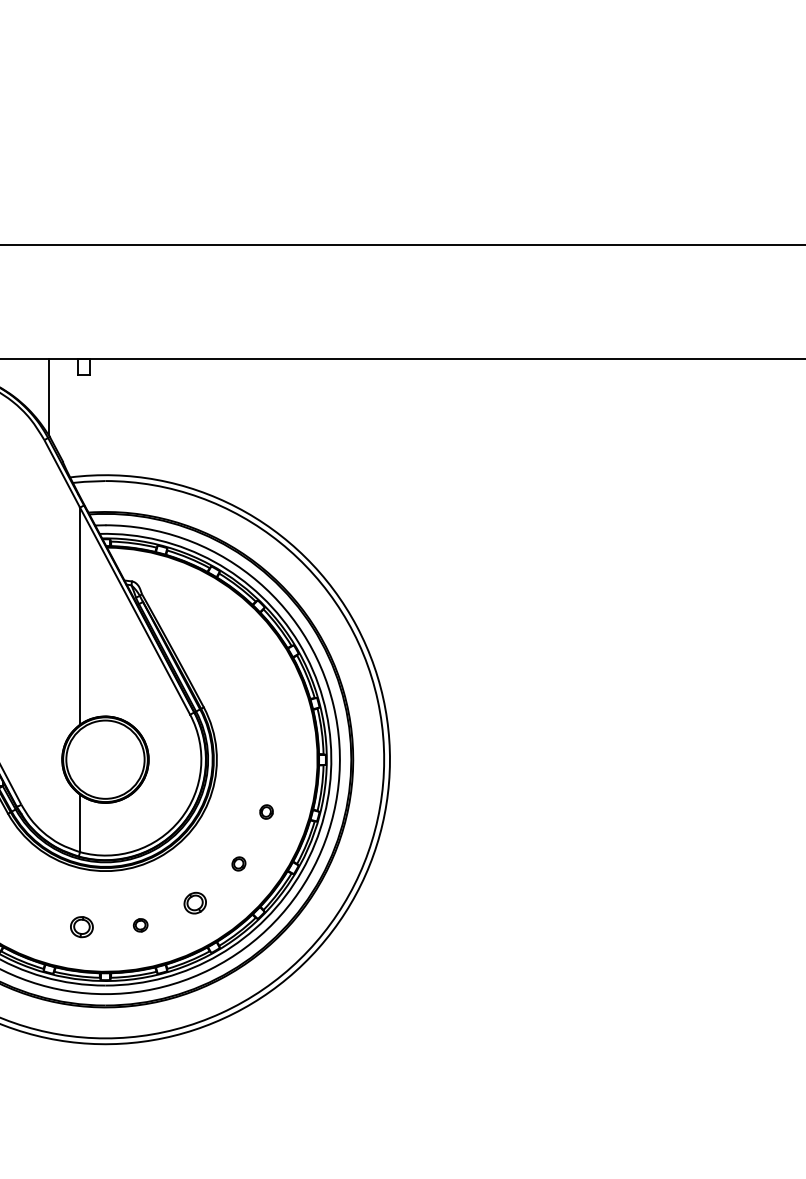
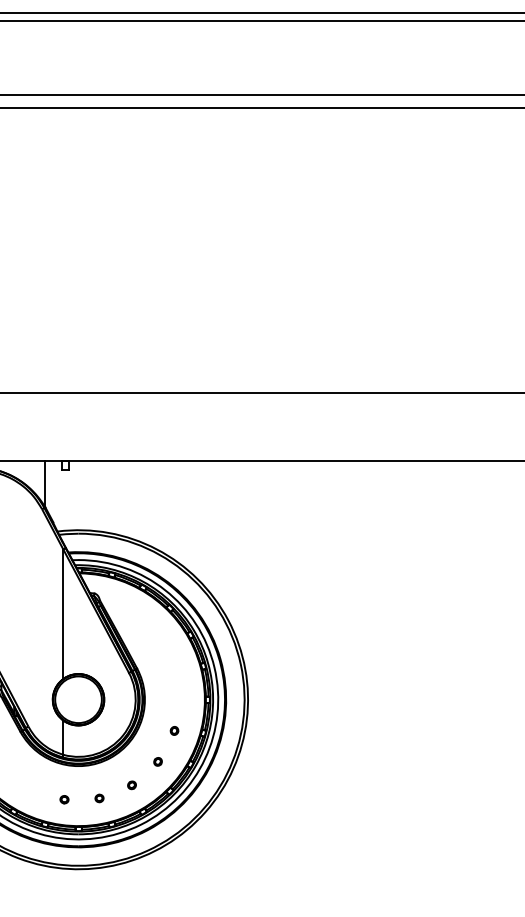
part: (194, 903) -> (131, 785), size x0.62
part: (81, 927) -> (64, 799), size x0.62

